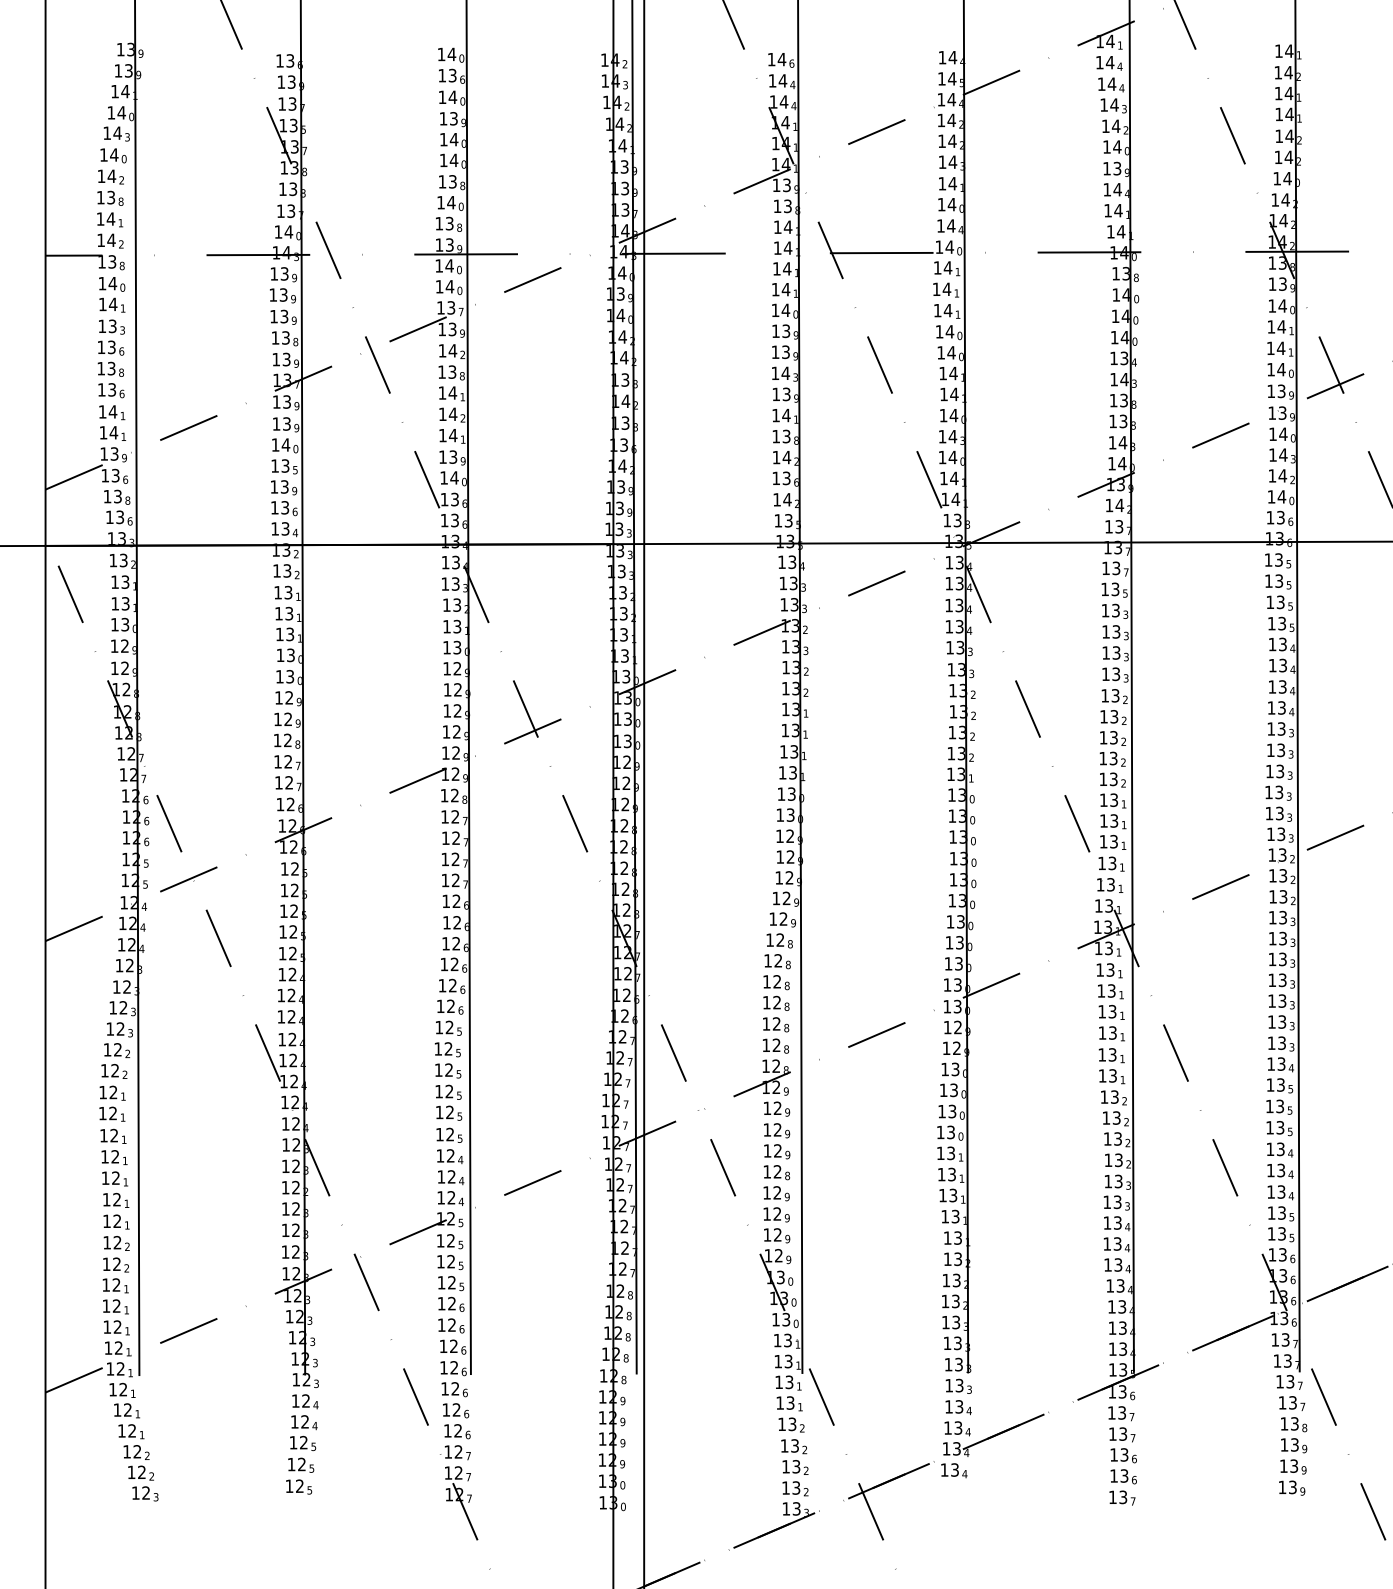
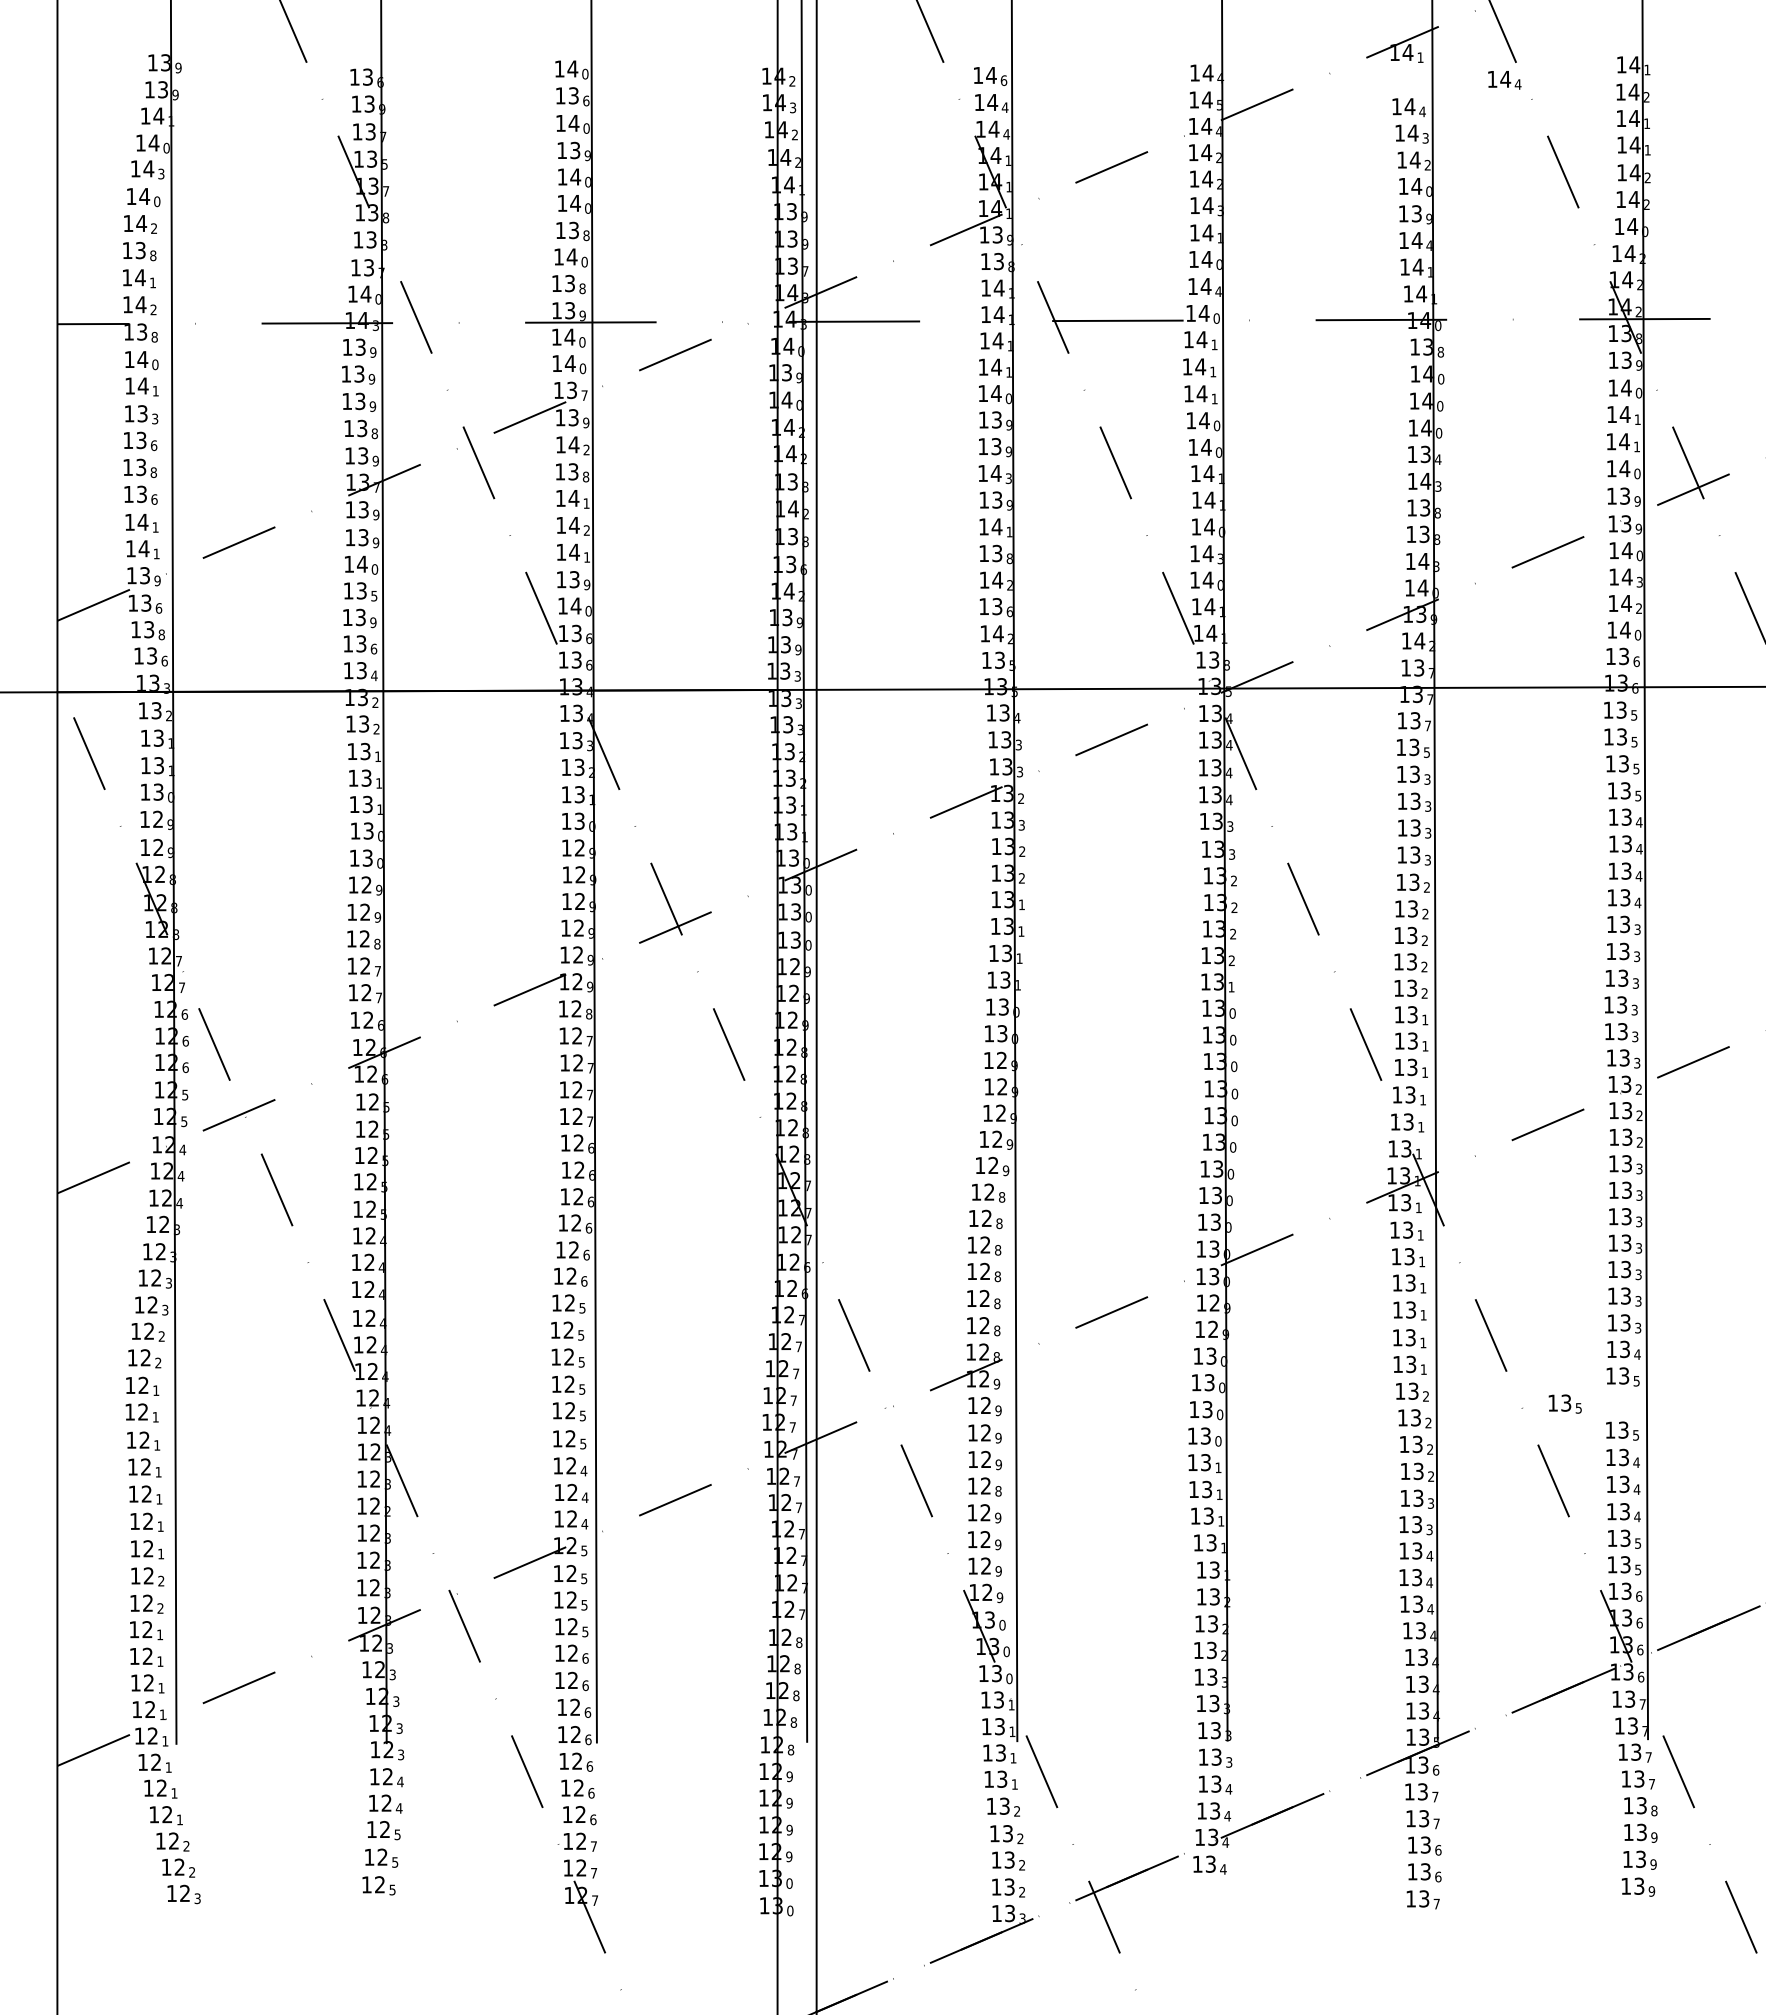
text: (1109, 63) -> (1504, 80), moved
text: (1278, 1106) -> (1564, 1403), moved

